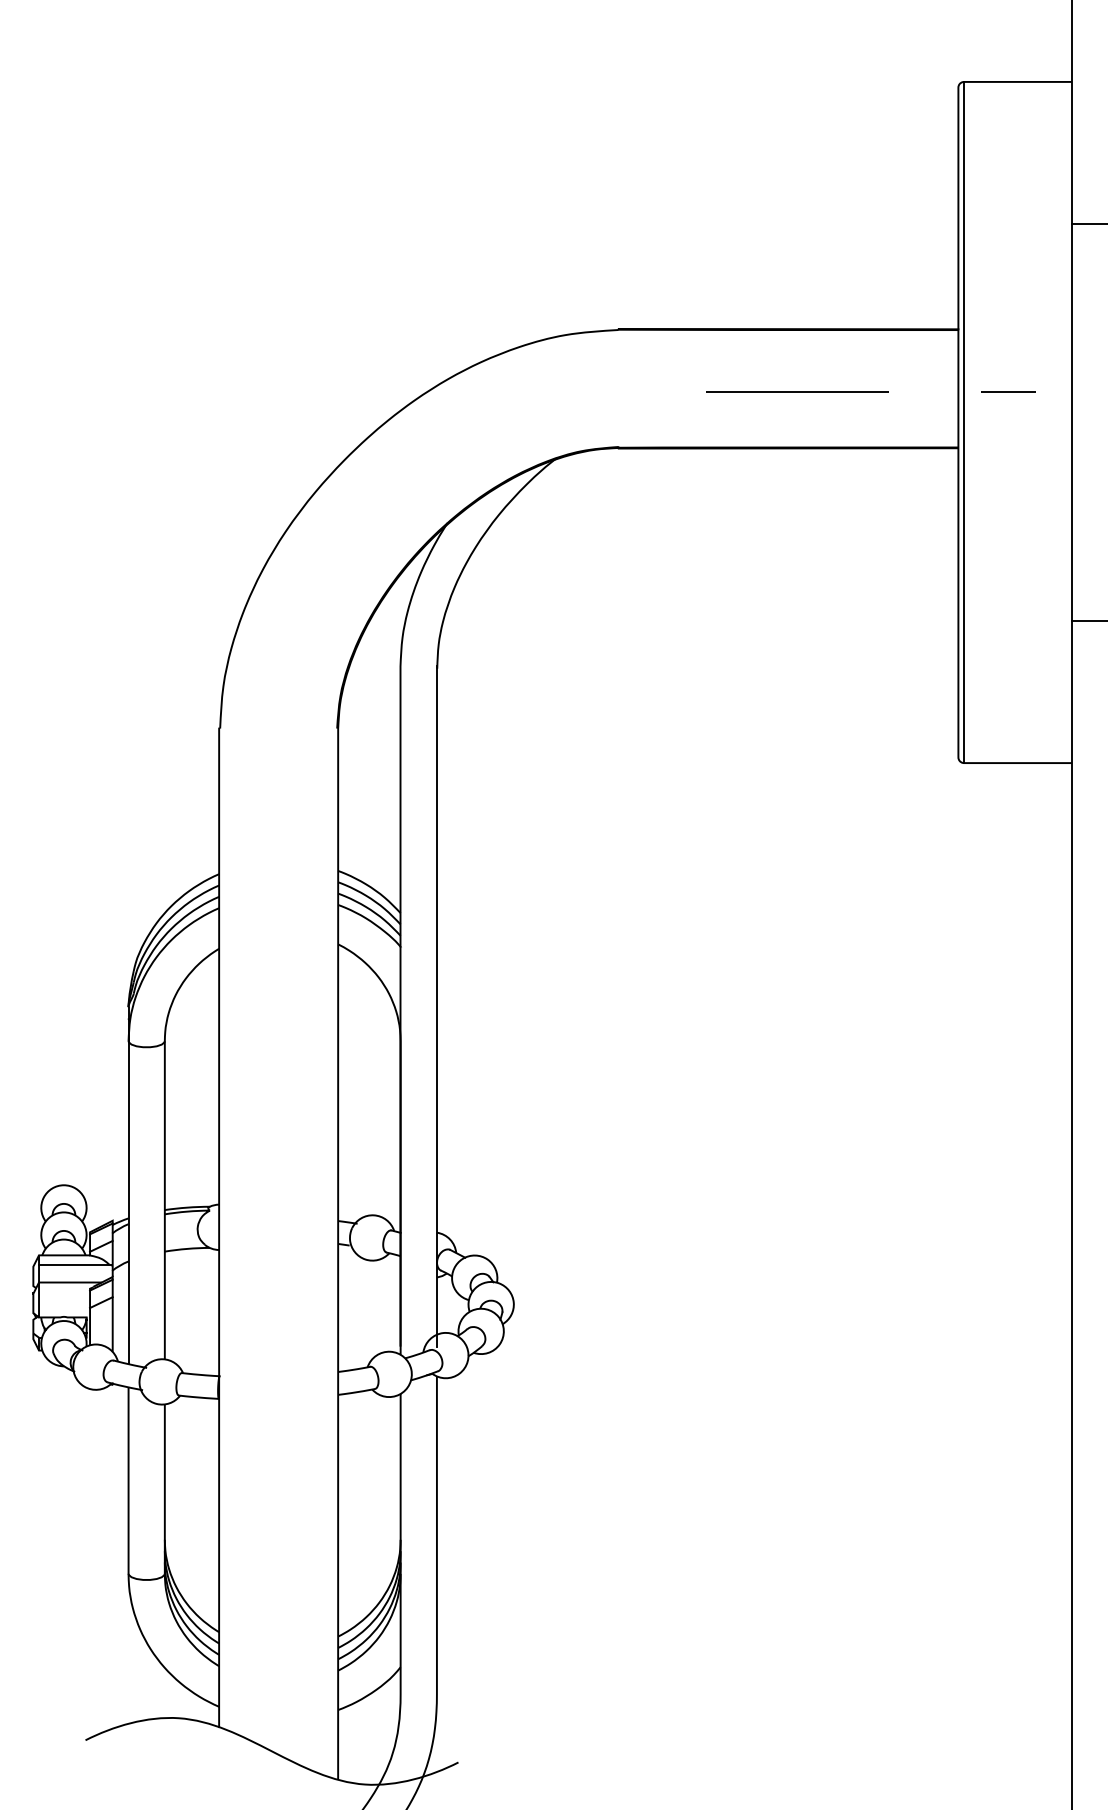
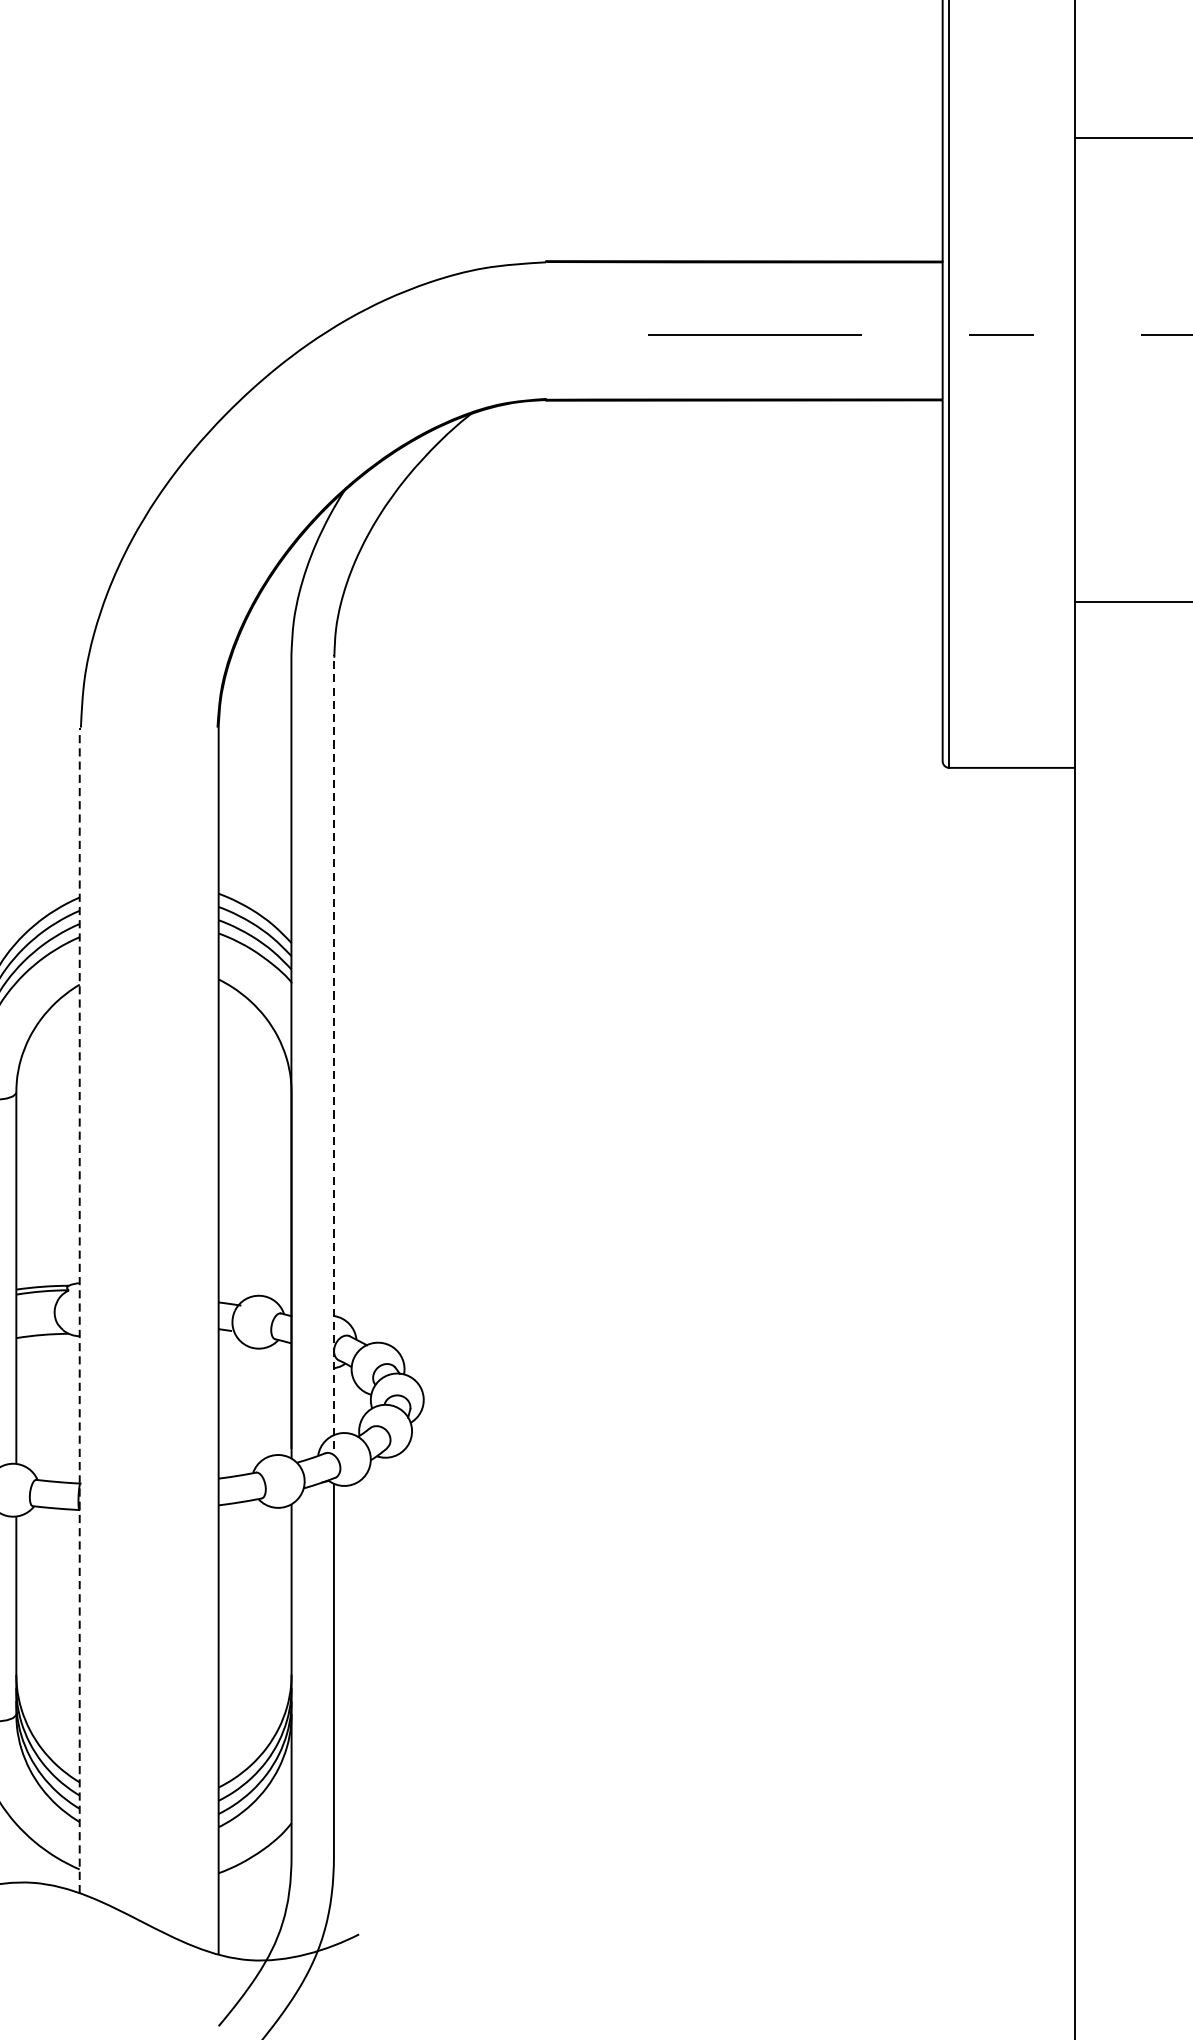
line: (437, 1006) -> (334, 1052), solid -> dashed
line: (219, 1227) -> (80, 1309), solid -> dashed

